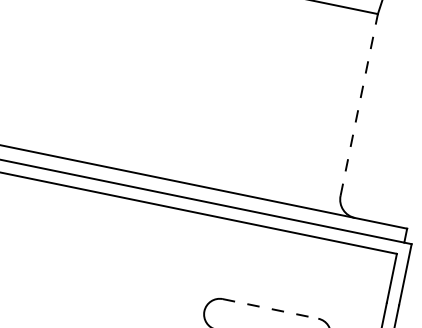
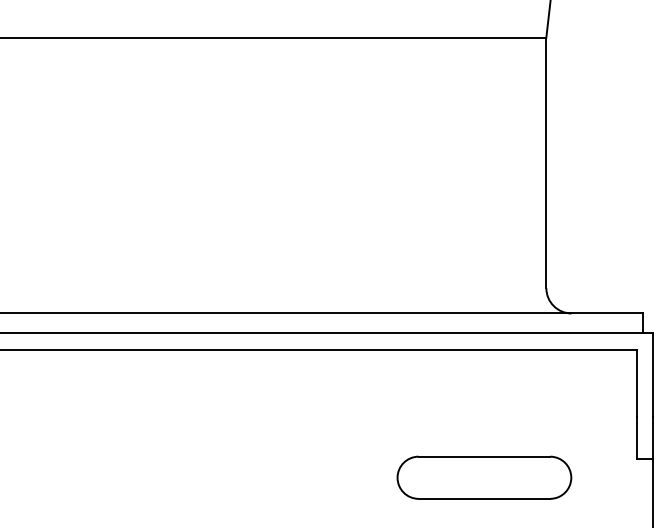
line: (359, 104) -> (546, 162), dashed -> solid
line: (270, 308) -> (484, 456), dashed -> solid

